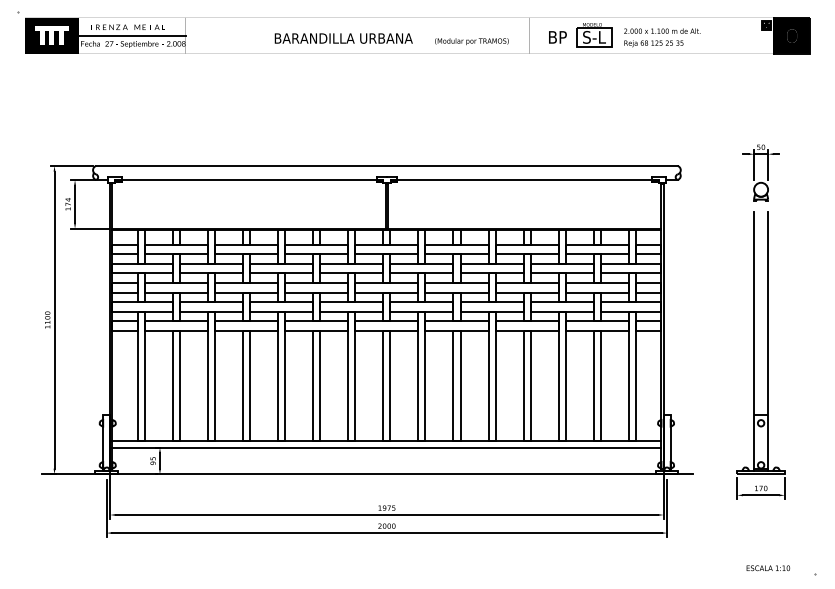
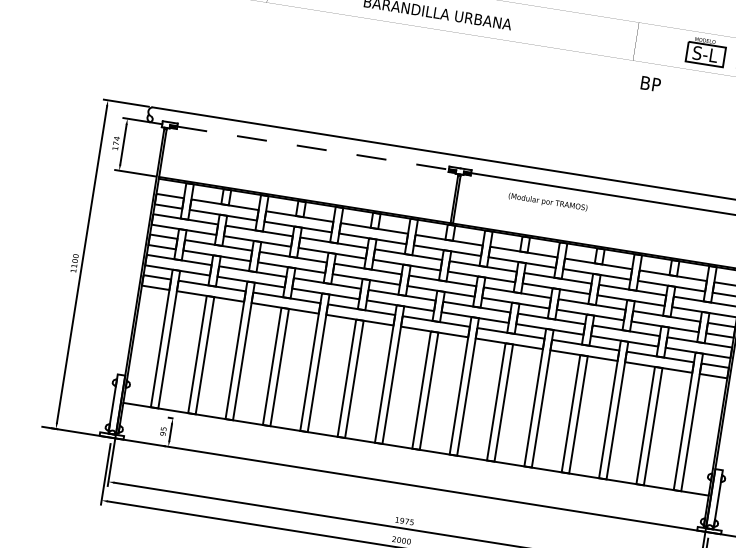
text: (557, 37) -> (650, 84), moved
text: (471, 41) -> (547, 202), moved
line: (249, 180) -> (313, 148), solid -> dashed
line: (386, 447) -> (414, 456), removed

